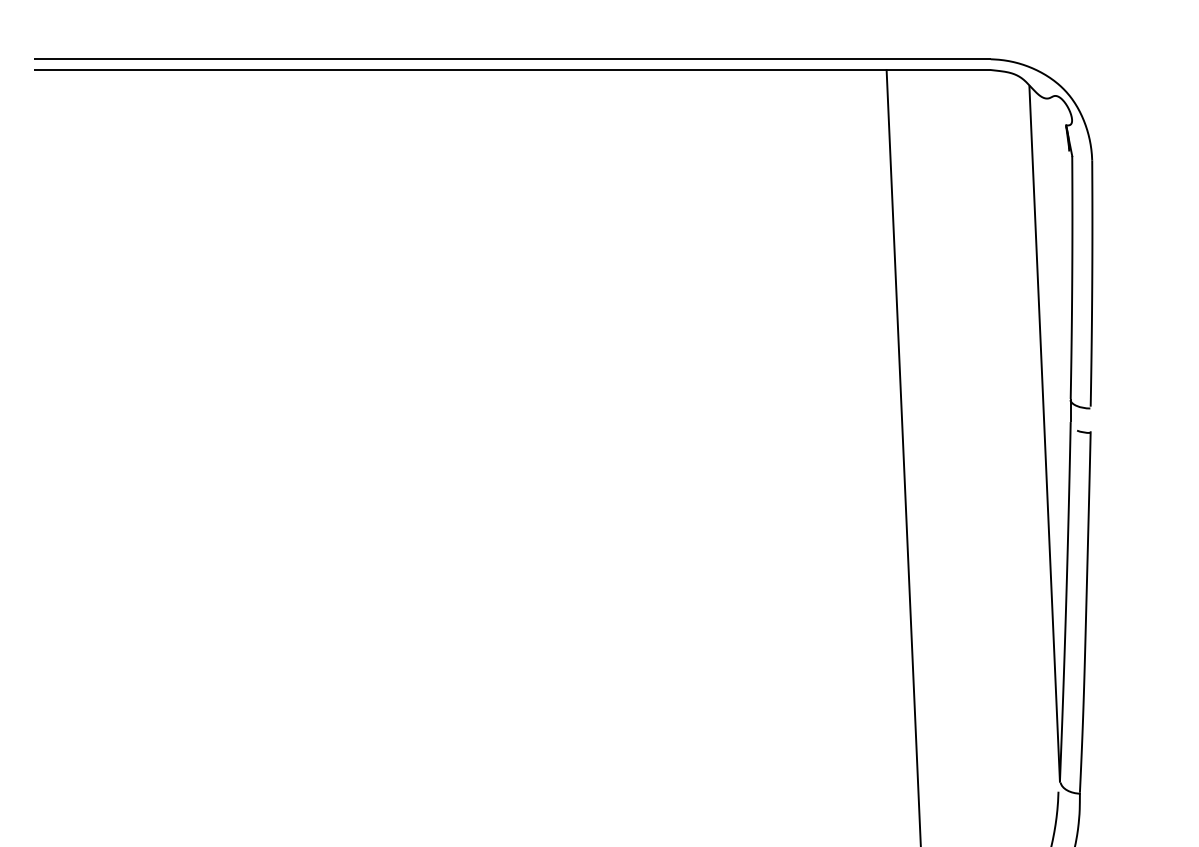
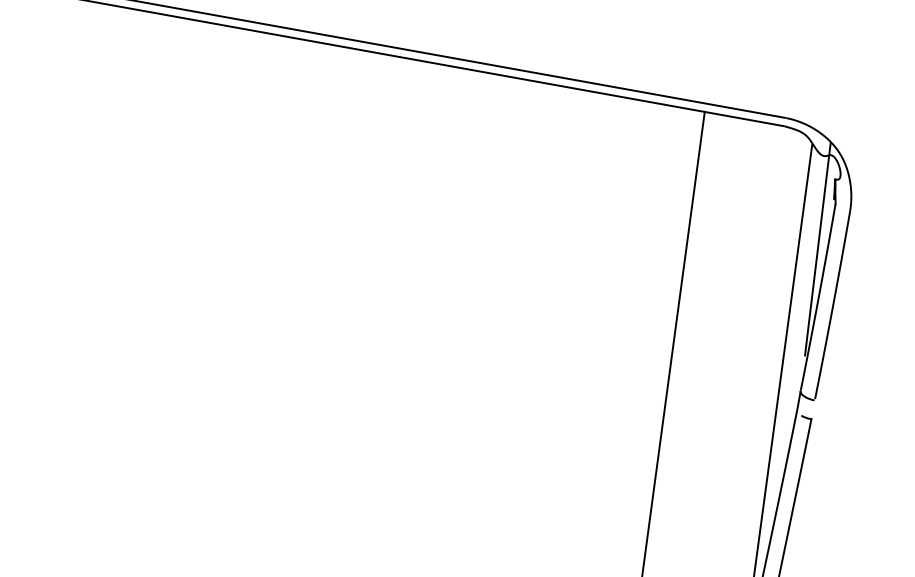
line: (1060, 217) -> (818, 249), added

